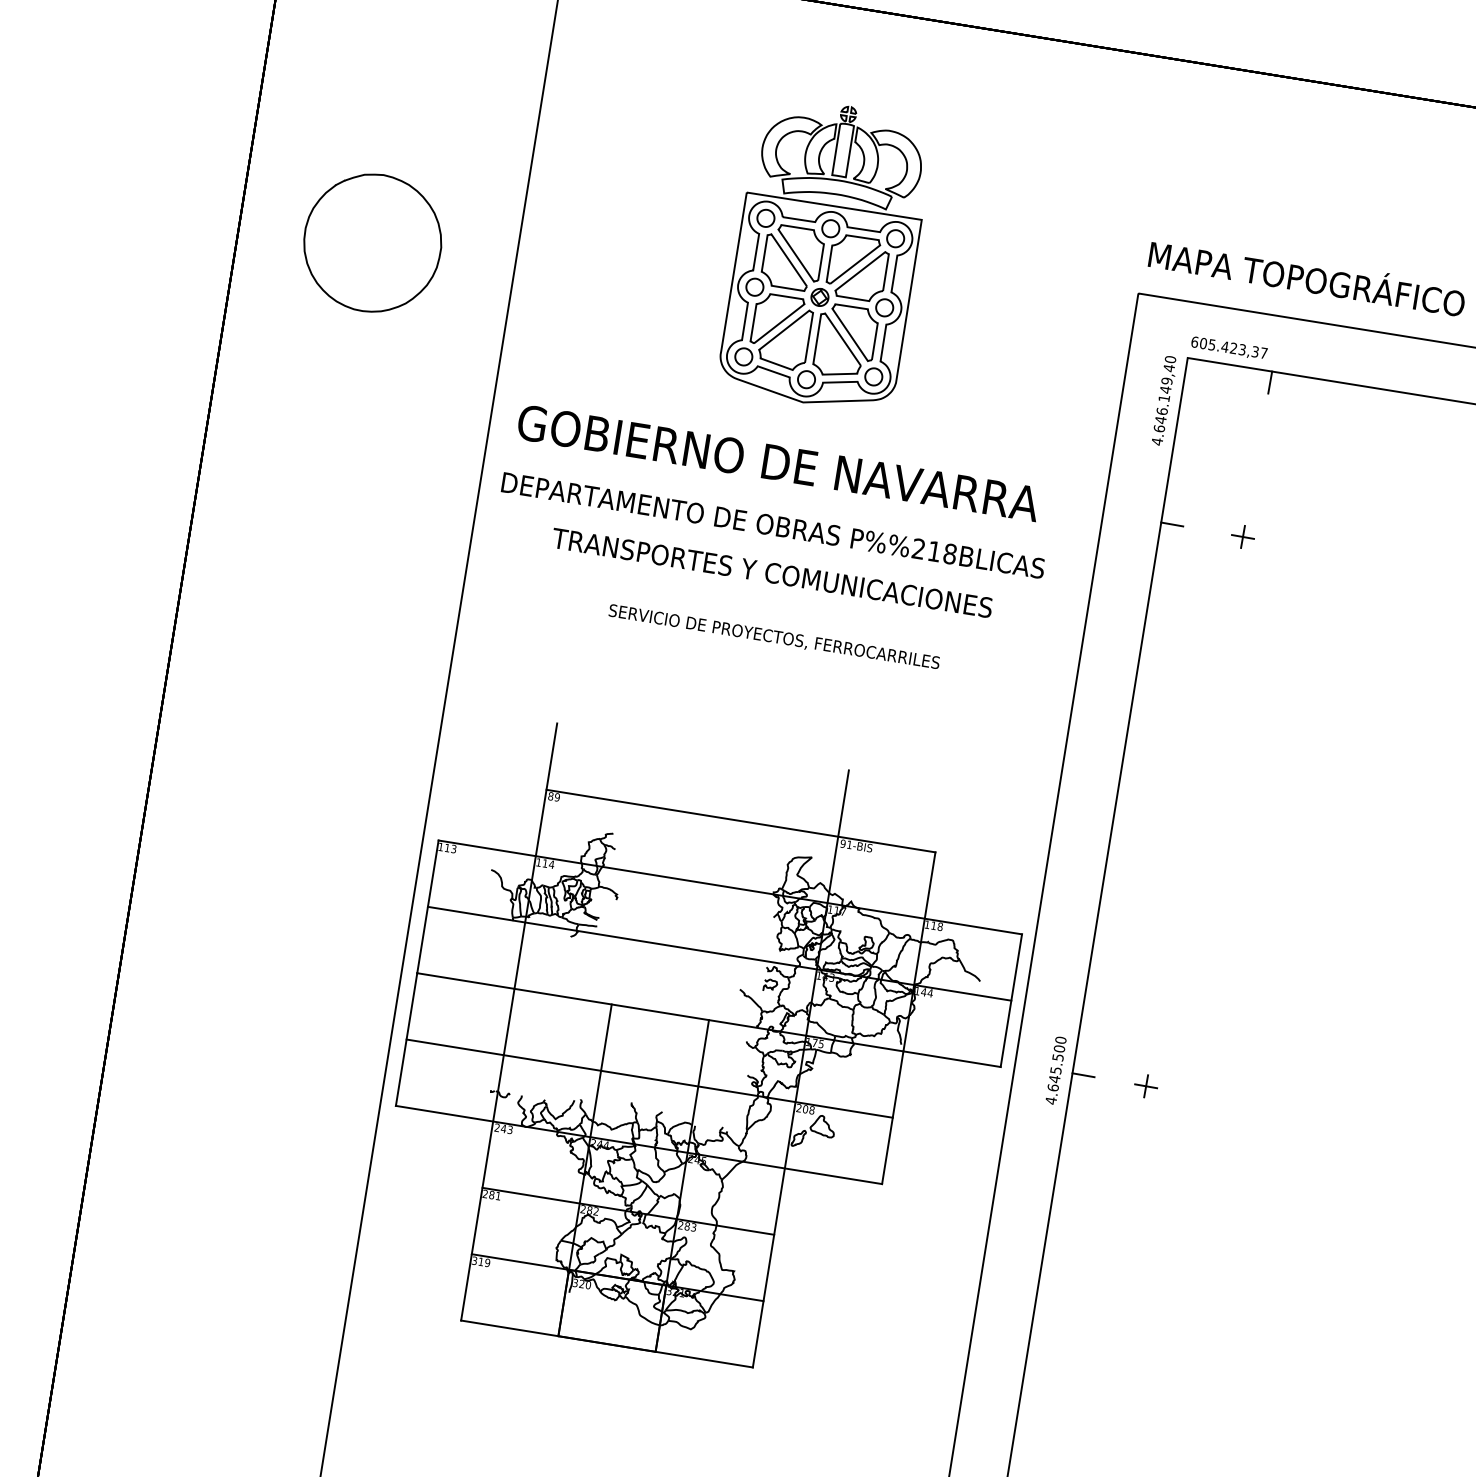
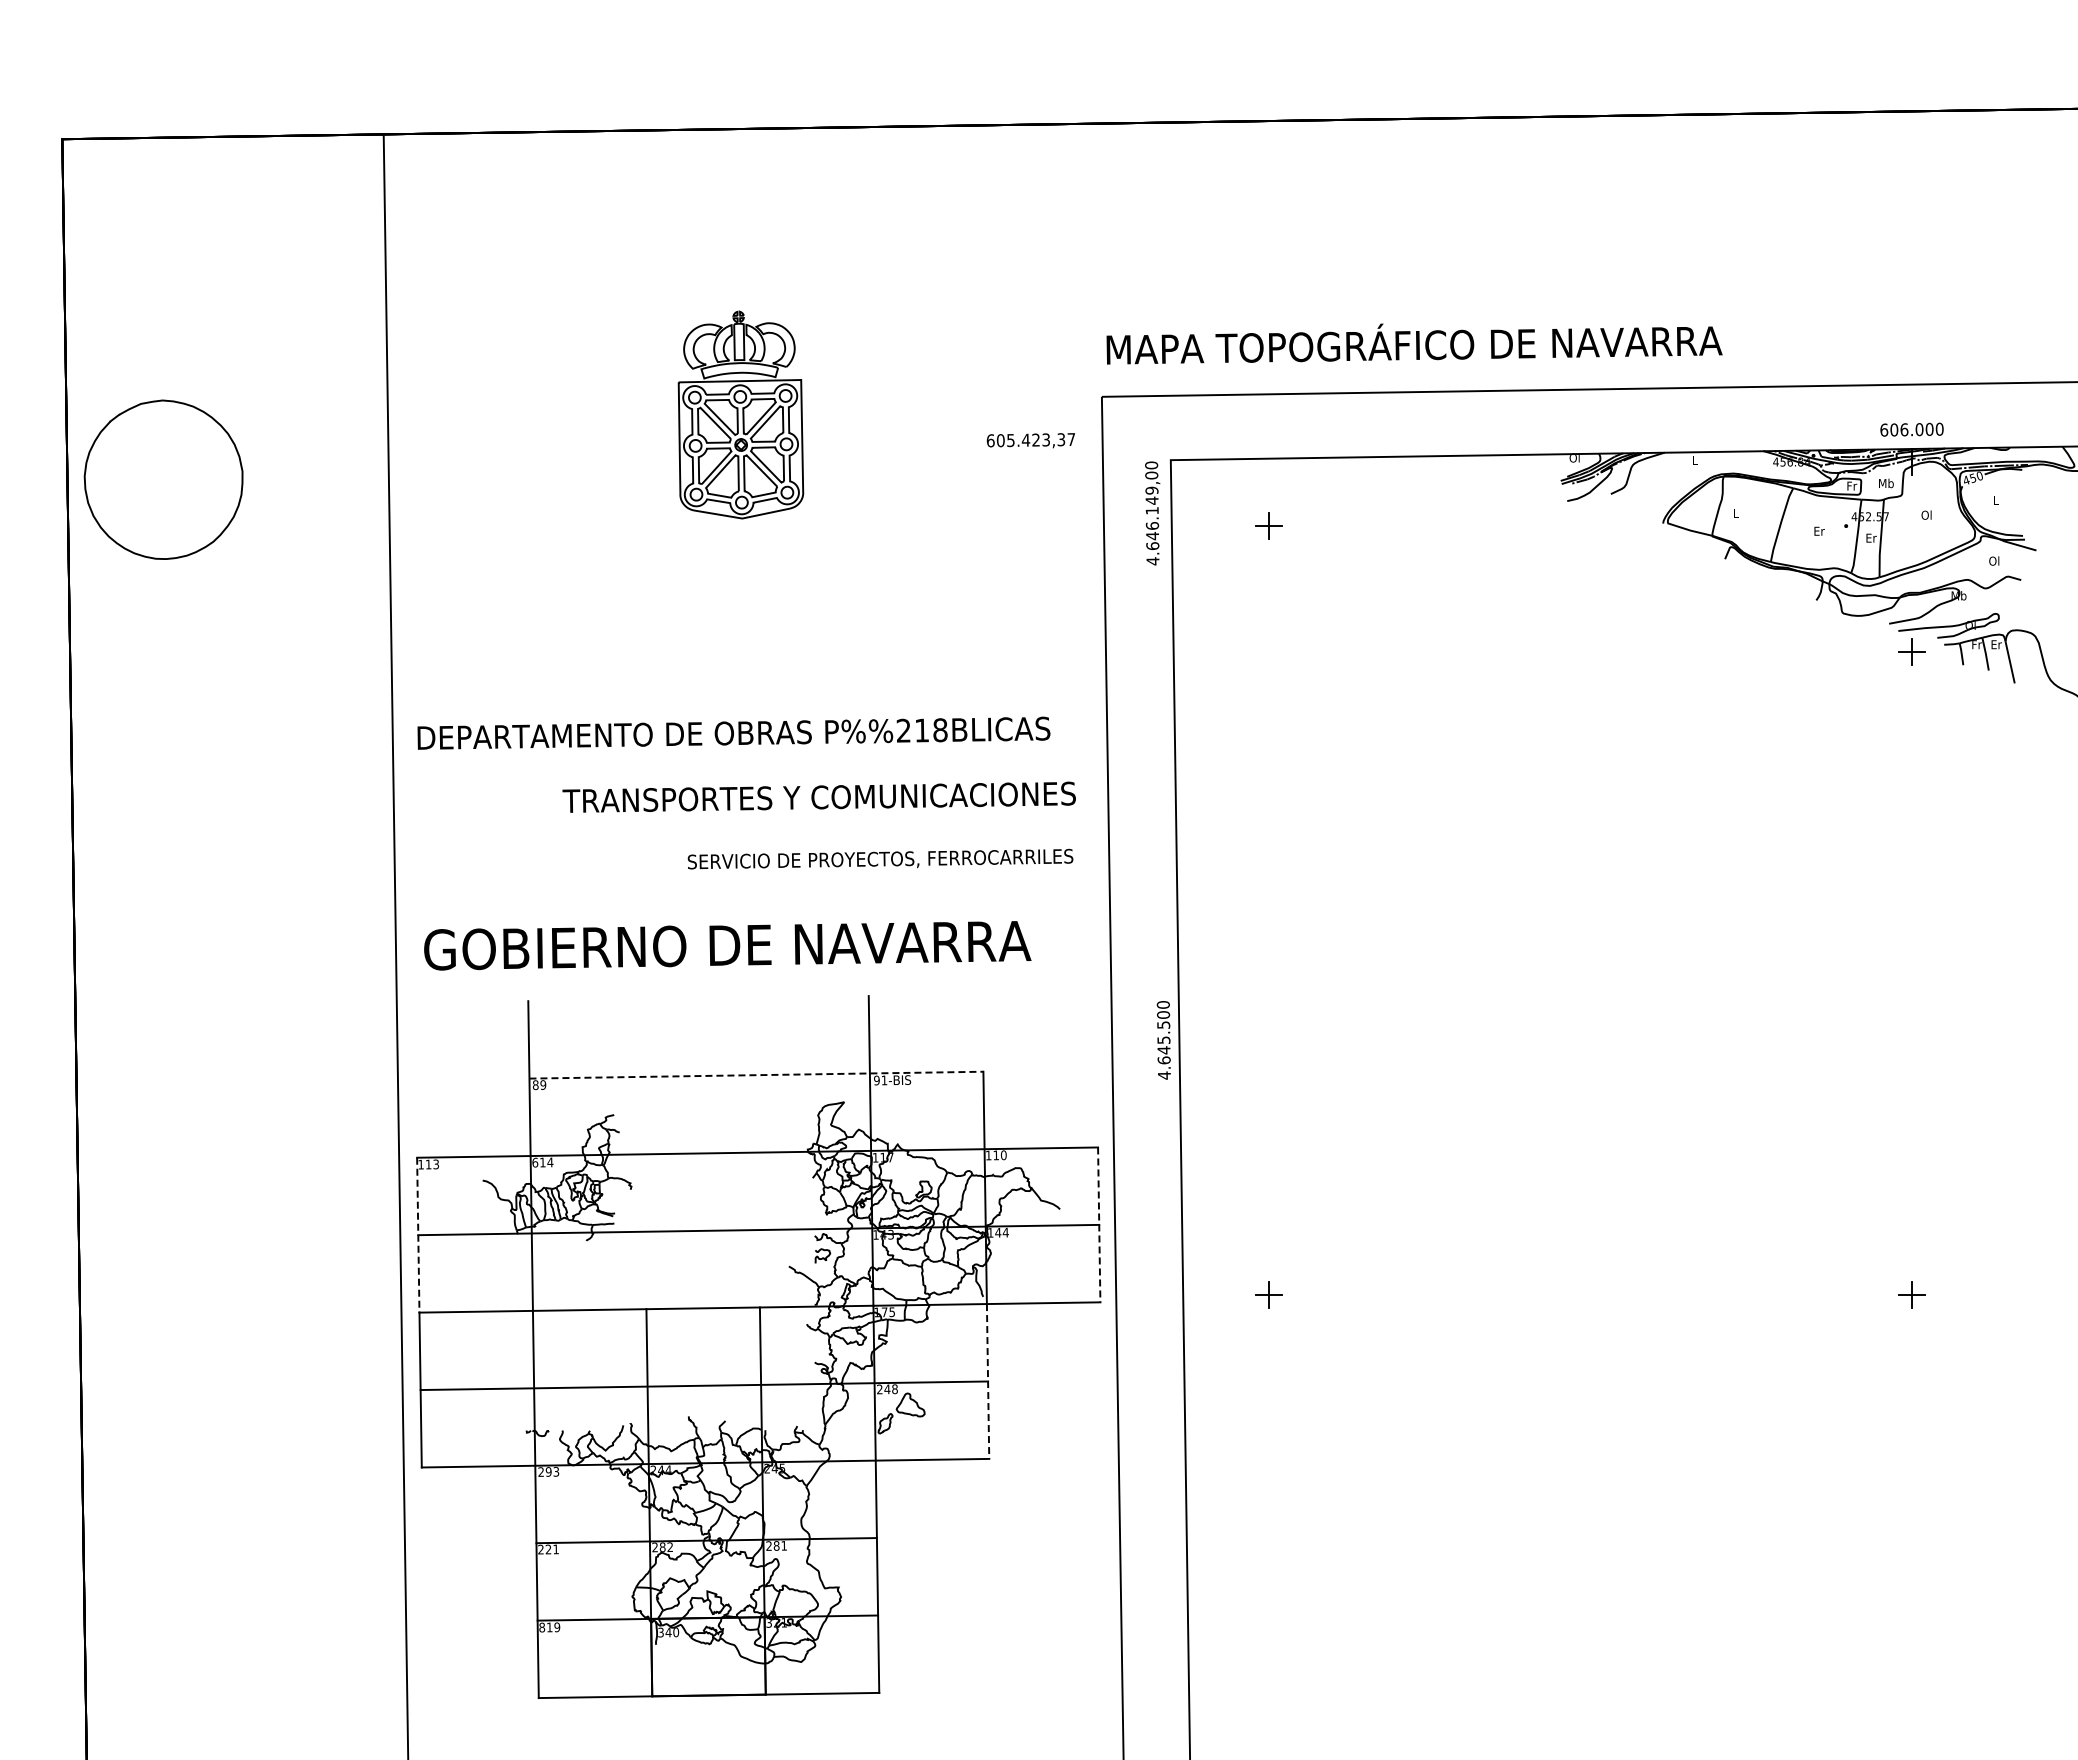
part: (372, 242) -> (163, 479), moved
part: (826, 254) -> (740, 414), size x0.6
text: (1228, 347) -> (1030, 440), moved
text: (1168, 368) -> (1151, 475), 4.646.149,40 -> 4.646.149,00
line: (1270, 382) -> (1269, 471), removed
text: (778, 463) -> (727, 945), moved
line: (1172, 524) -> (1186, 652), removed
part: (1242, 536) -> (1268, 525), moved
text: (771, 572) -> (818, 796), moved
text: (774, 636) -> (880, 858), moved
line: (740, 821) -> (756, 1075), solid -> dashed
text: (539, 862) -> (535, 1162), 114 -> 614
line: (428, 907) -> (418, 1235), solid -> dashed
text: (940, 926) -> (1003, 1154), 118 -> 110
line: (1011, 1001) -> (1099, 1225), solid -> dashed
text: (1055, 1070) -> (1163, 1040), moved
line: (1082, 1075) -> (1195, 1295), removed
text: (805, 1109) -> (887, 1389), 208 -> 248
line: (893, 1117) -> (988, 1381), solid -> dashed
text: (503, 1128) -> (548, 1471), 243 -> 293
text: (491, 1195) -> (548, 1549), 281 -> 221
text: (693, 1227) -> (783, 1545), 283 -> 281
text: (474, 1260) -> (542, 1627), 319 -> 819
text: (581, 1284) -> (668, 1632), 320 -> 340

